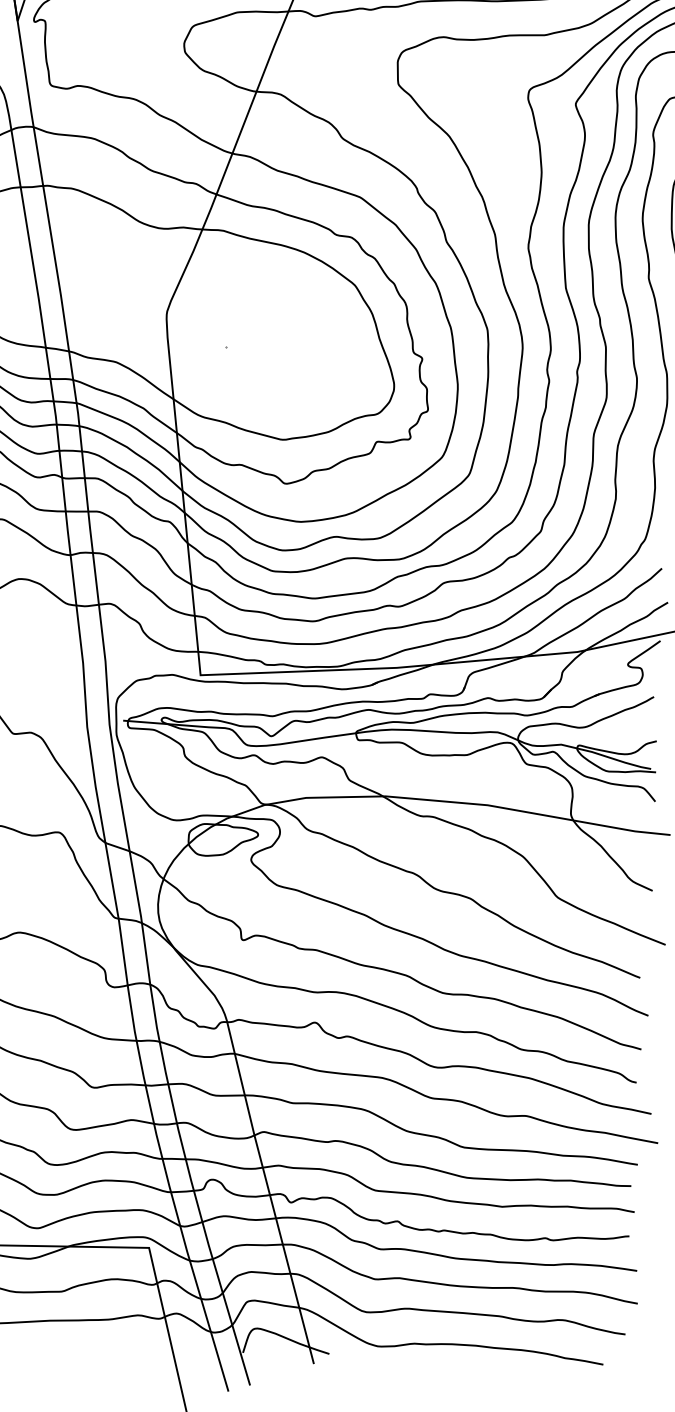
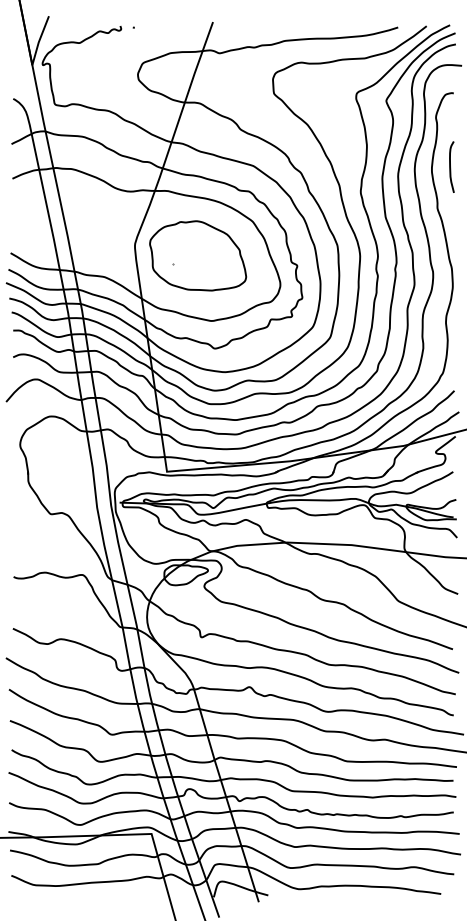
part: (266, 335) -> (198, 255), added

